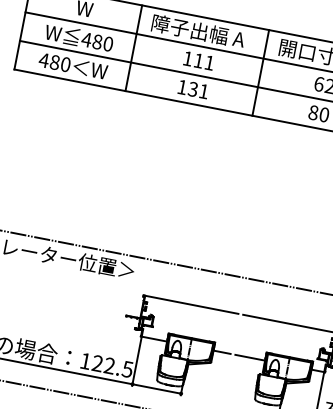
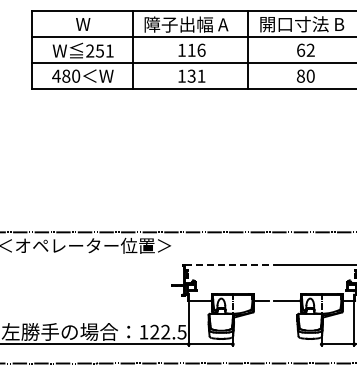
text: (97, 41) -> (99, 50), 480 -> 251
text: (209, 62) -> (201, 49), 111 -> 116
line: (192, 304) -> (227, 264), solid -> dashed

